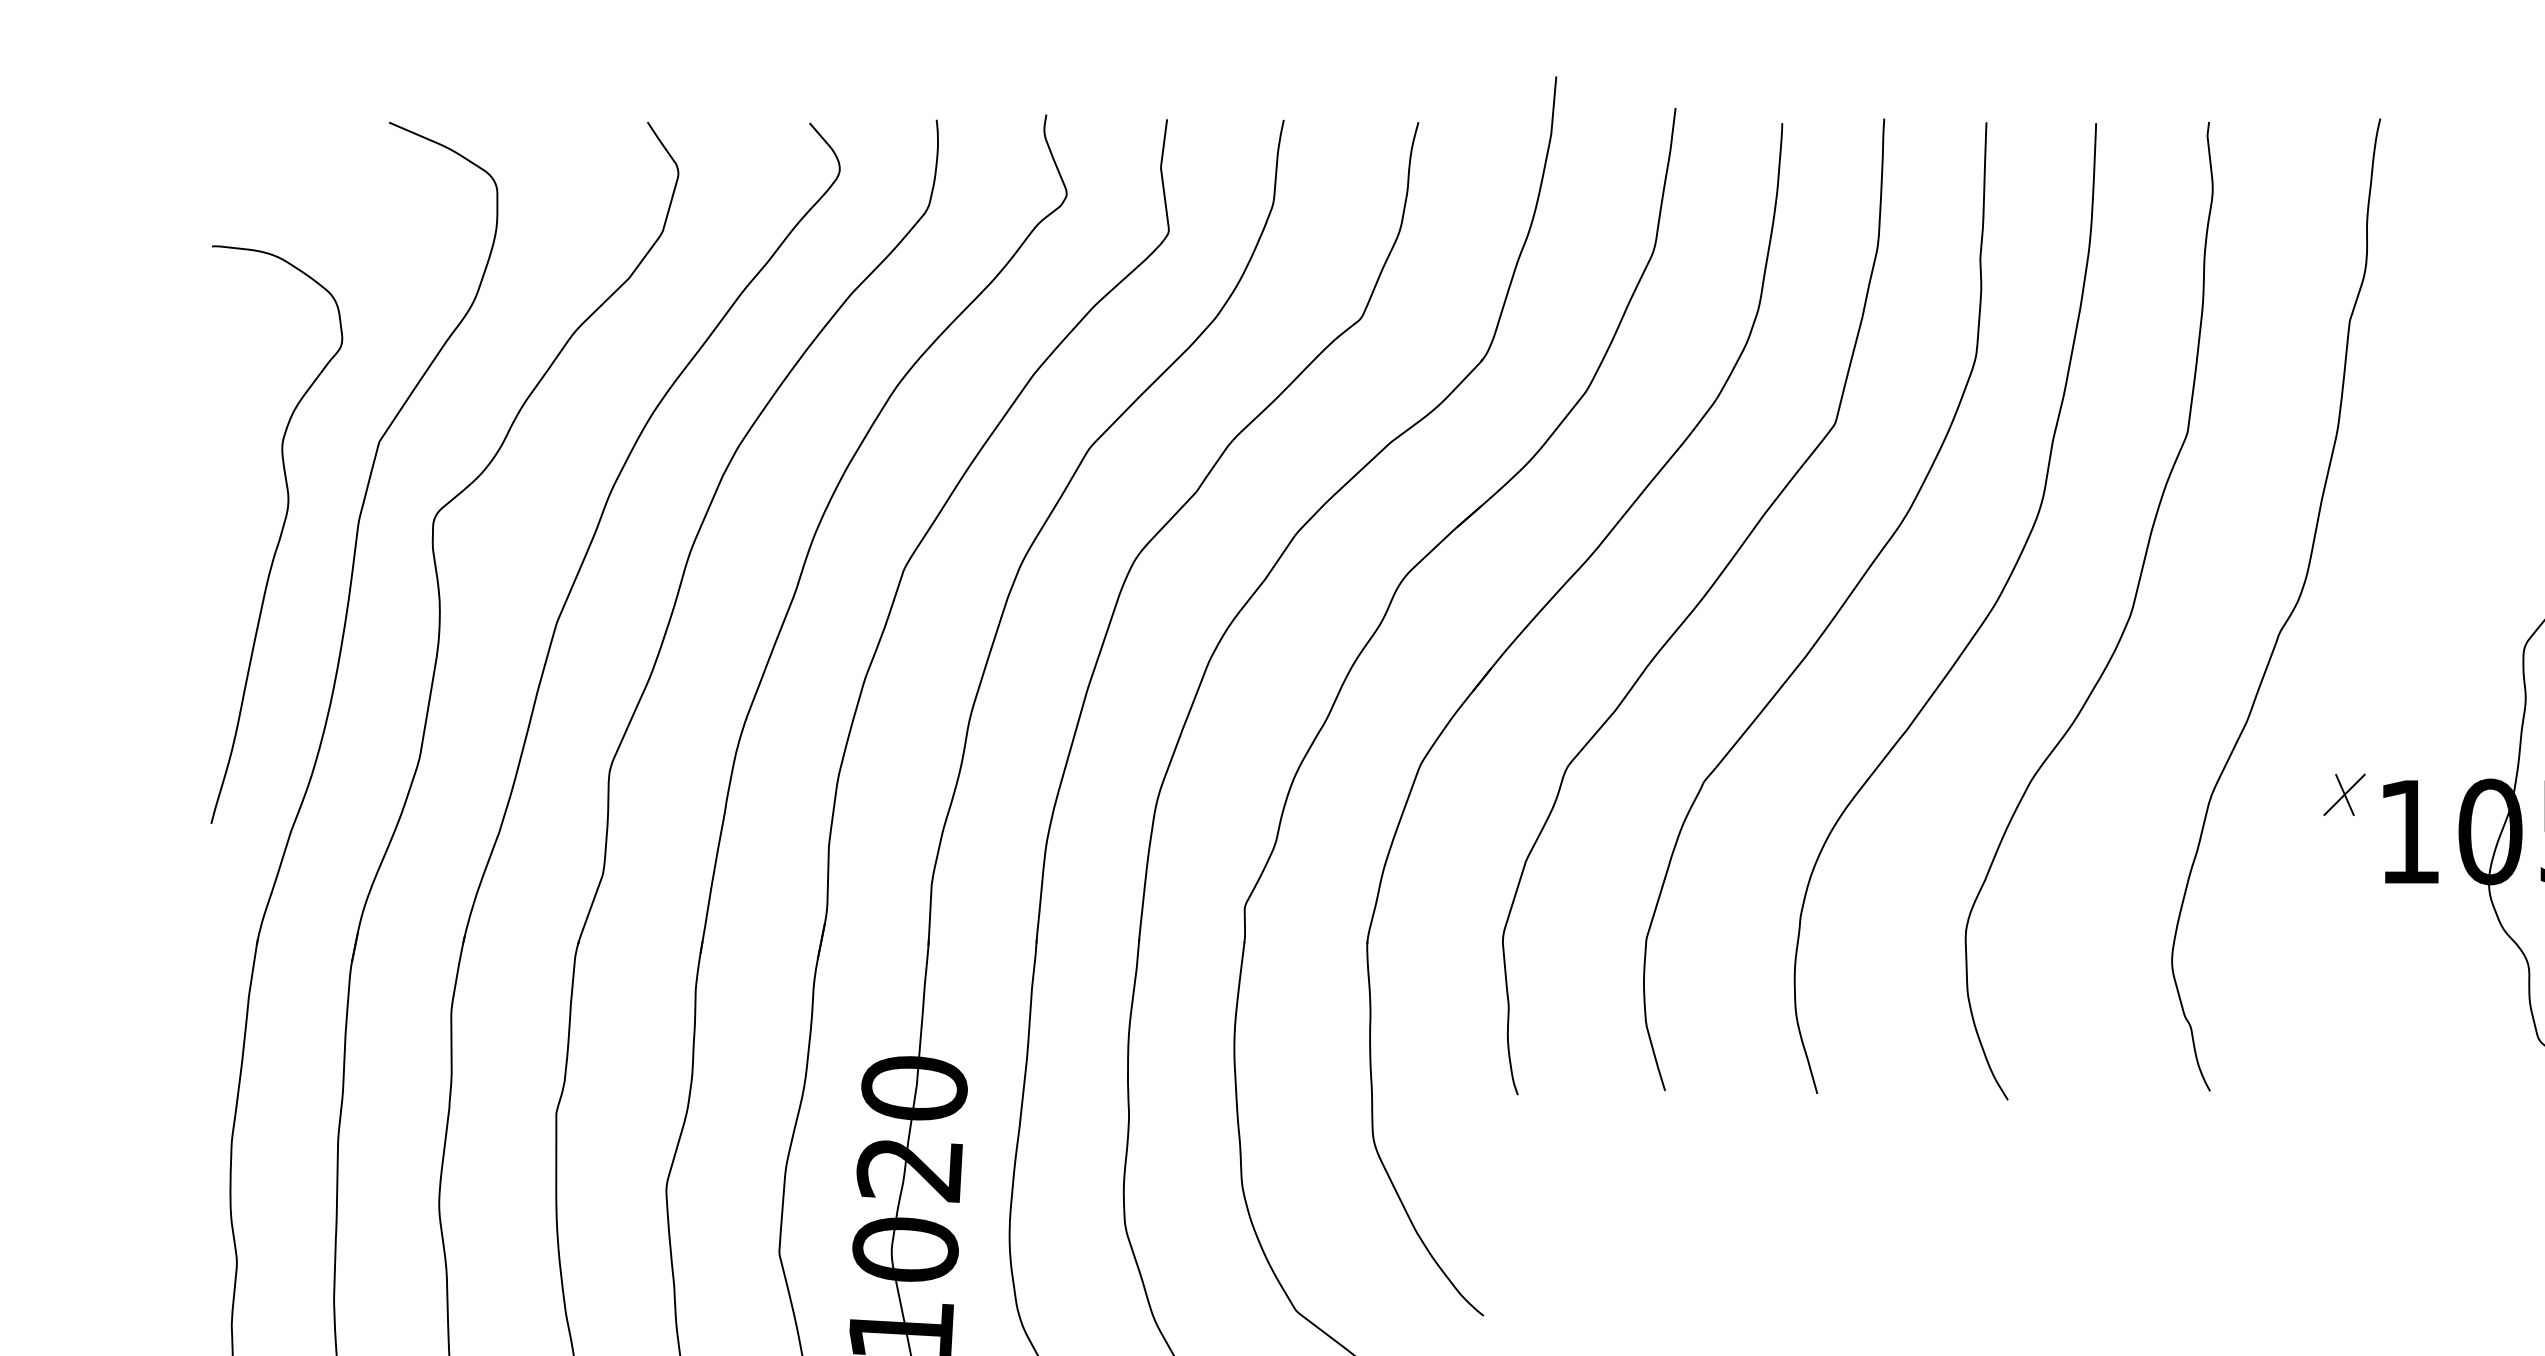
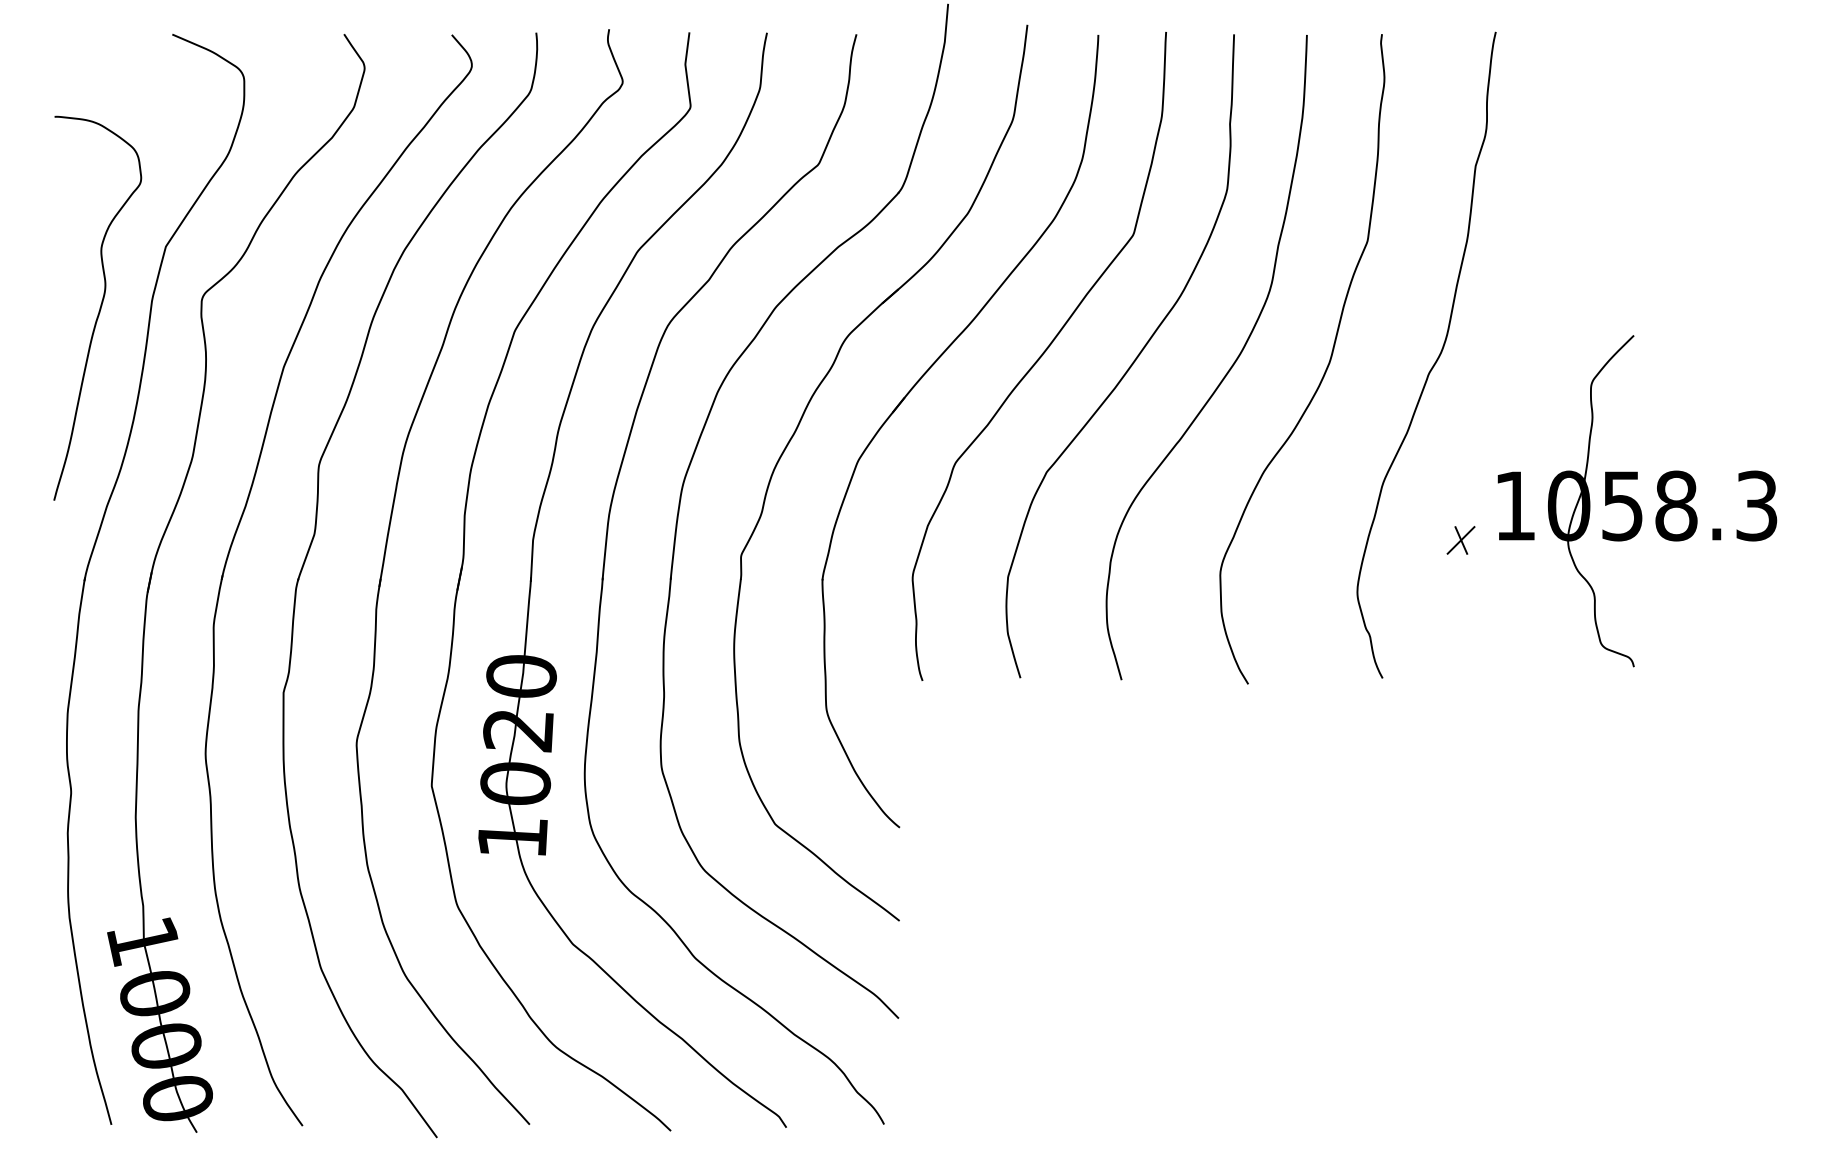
part: (2343, 795) -> (1460, 540), moved

